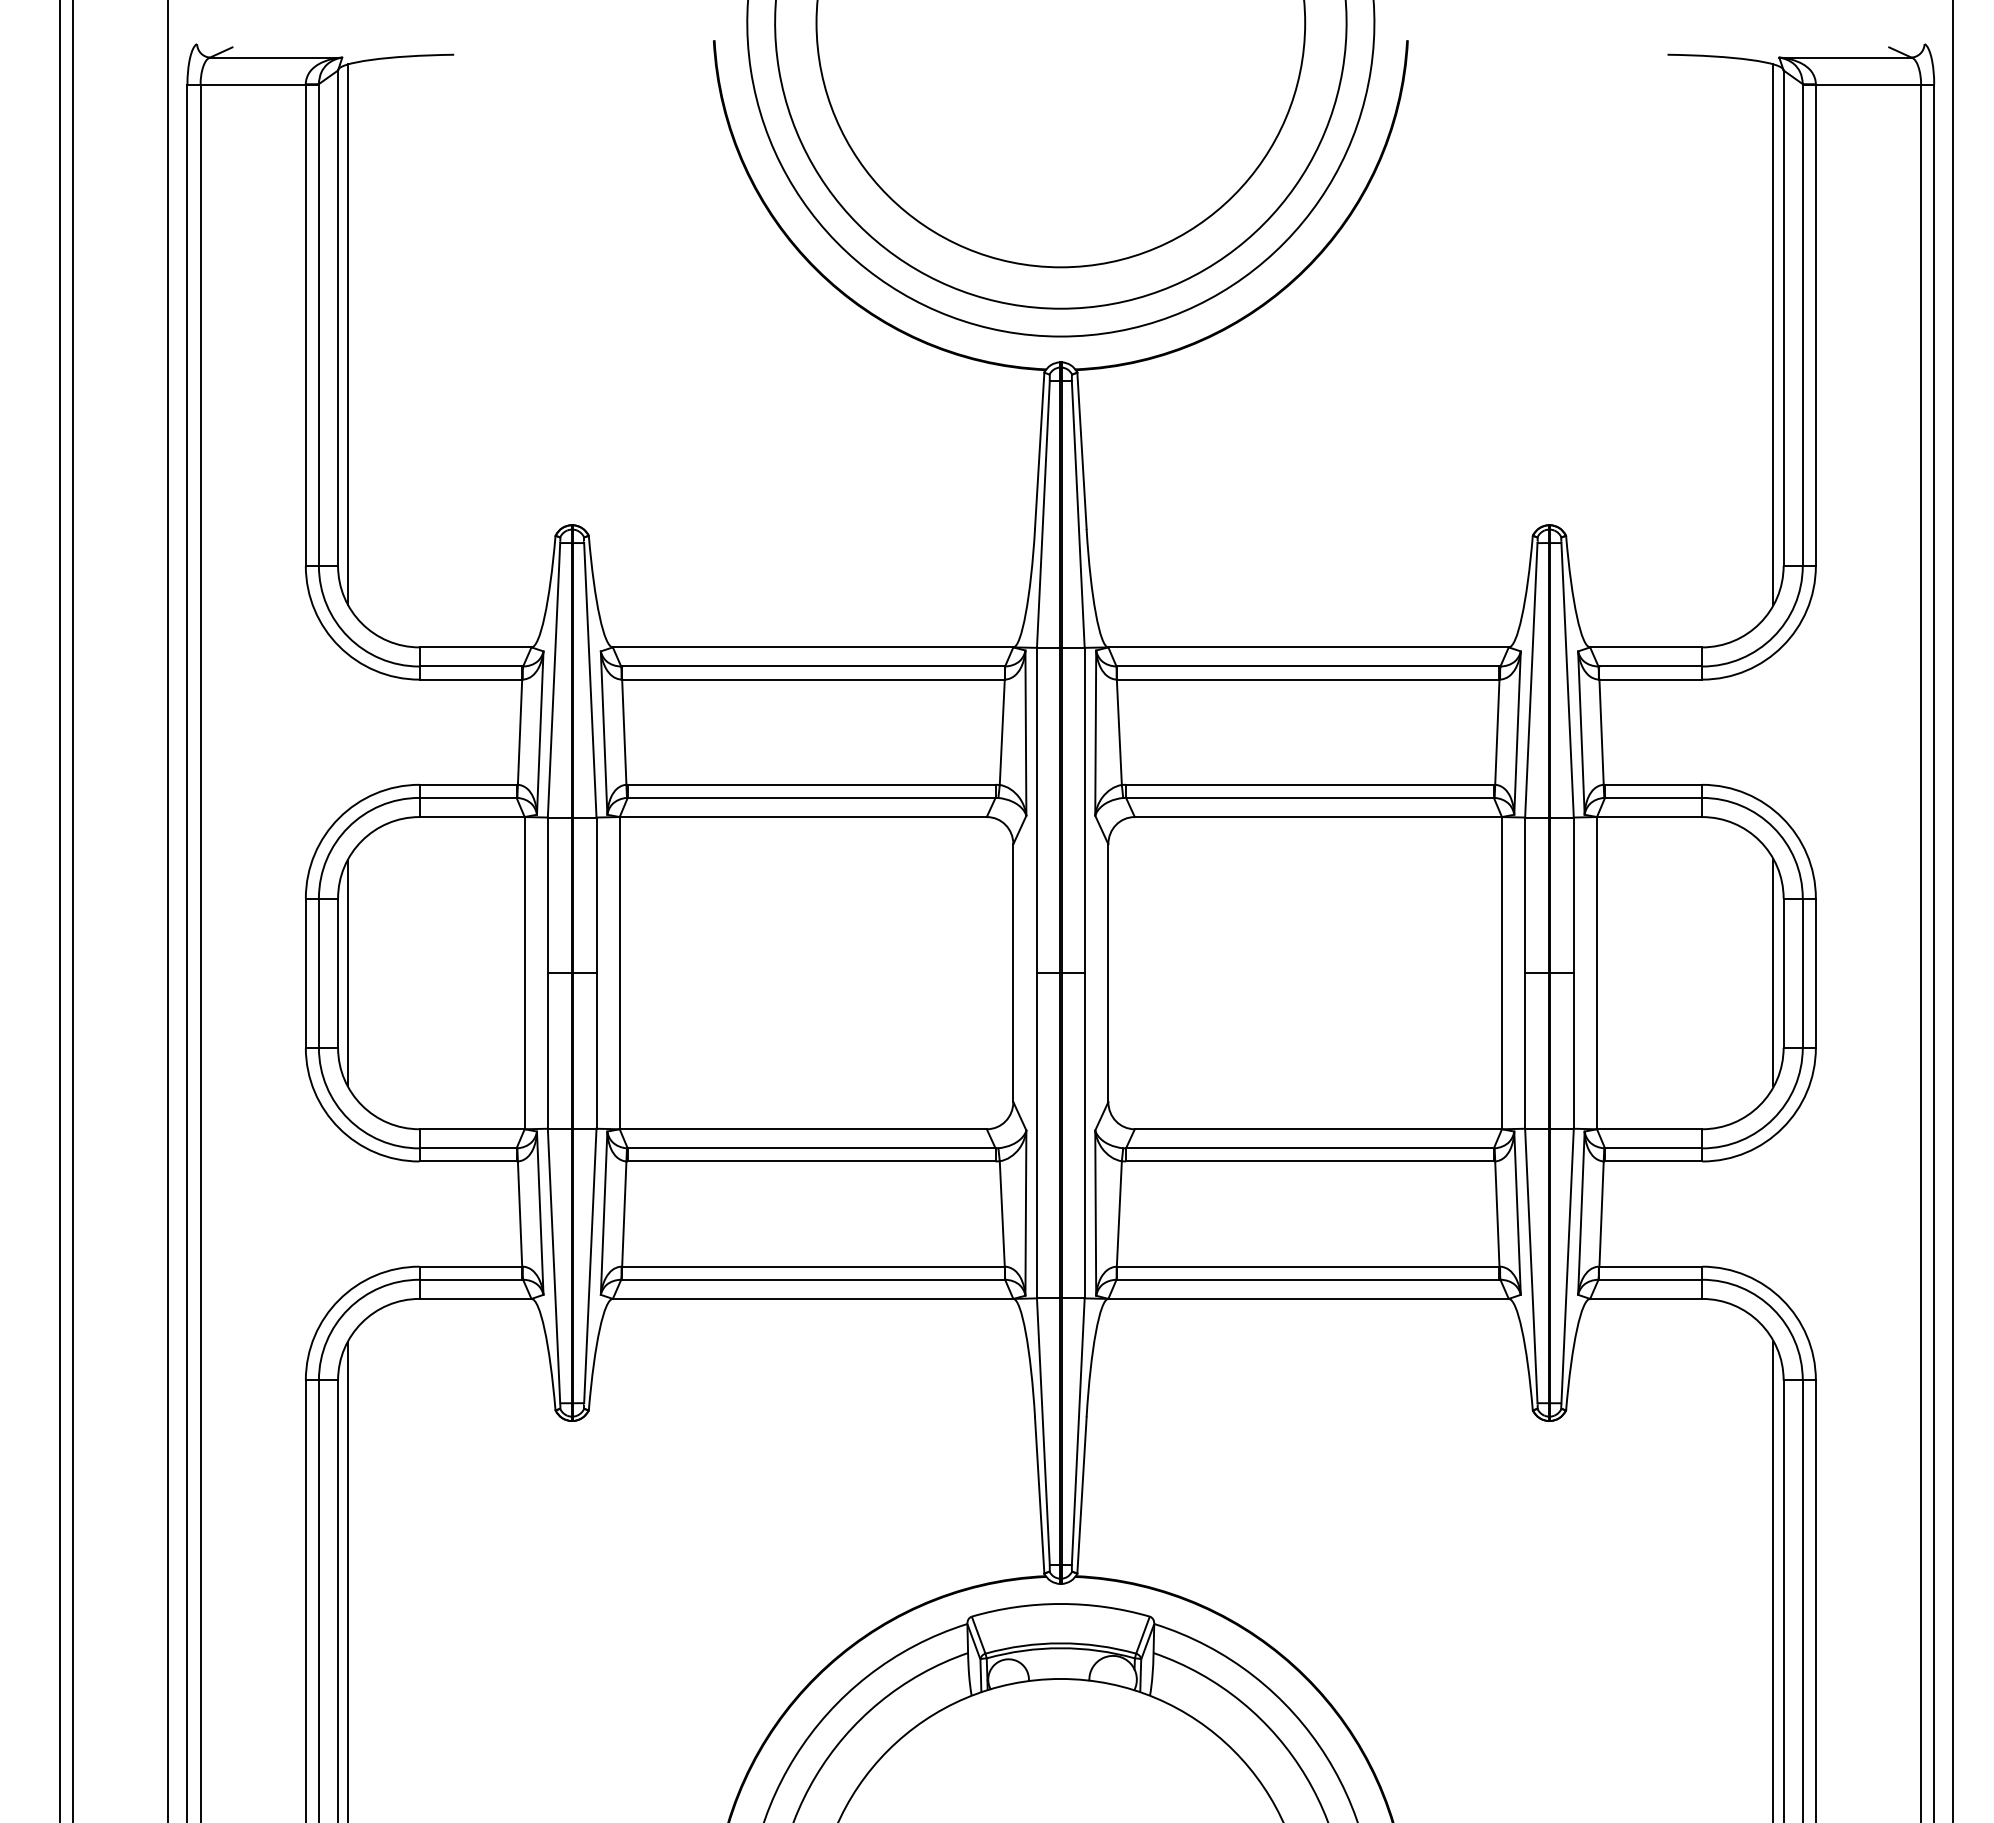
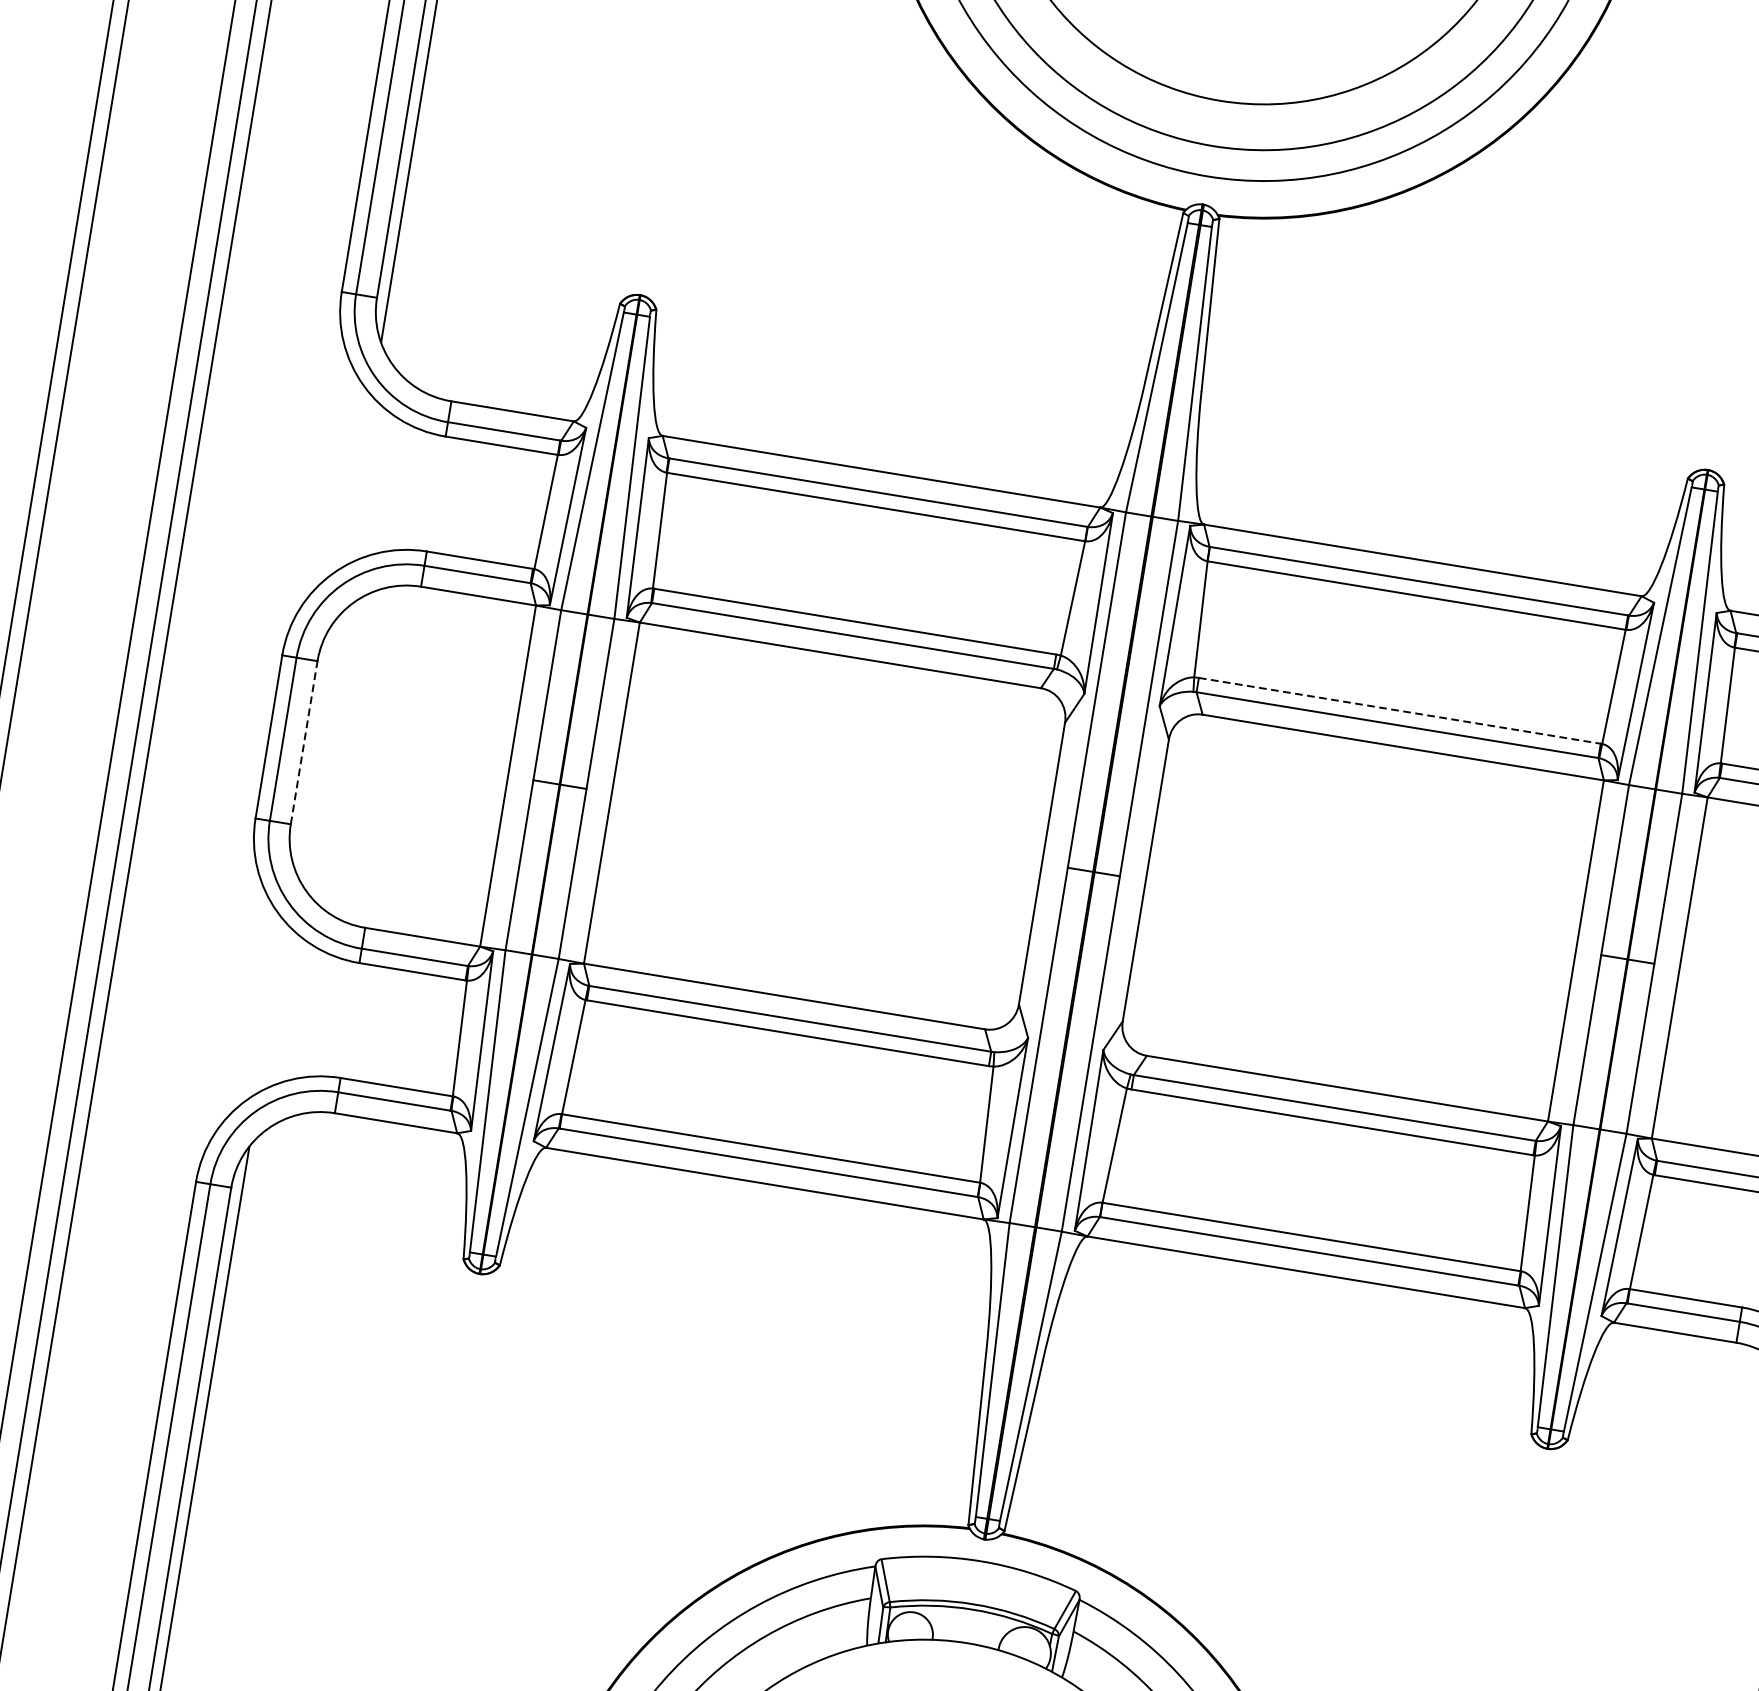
line: (1310, 784) -> (1400, 710), solid -> dashed
line: (348, 972) -> (315, 743), removed
line: (338, 973) -> (304, 743), solid -> dashed

